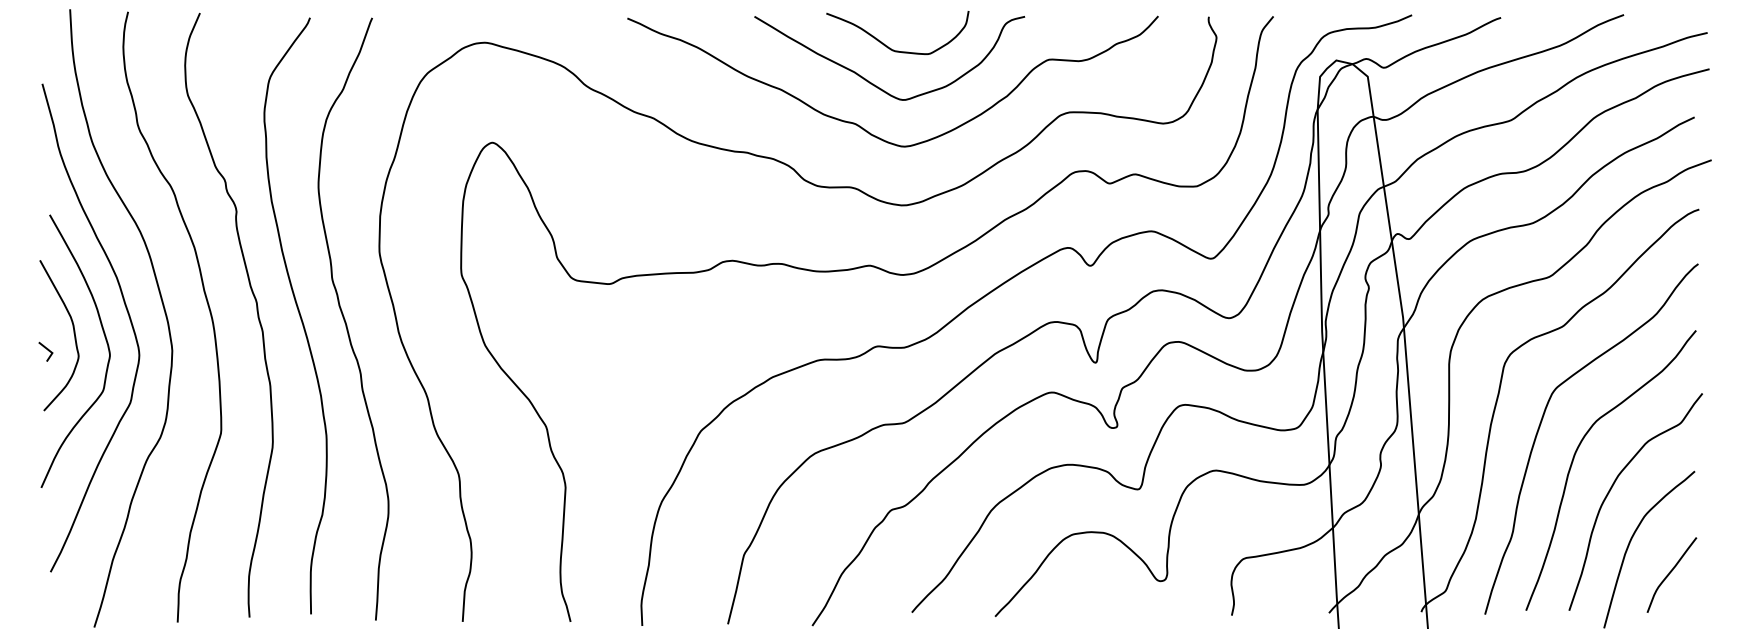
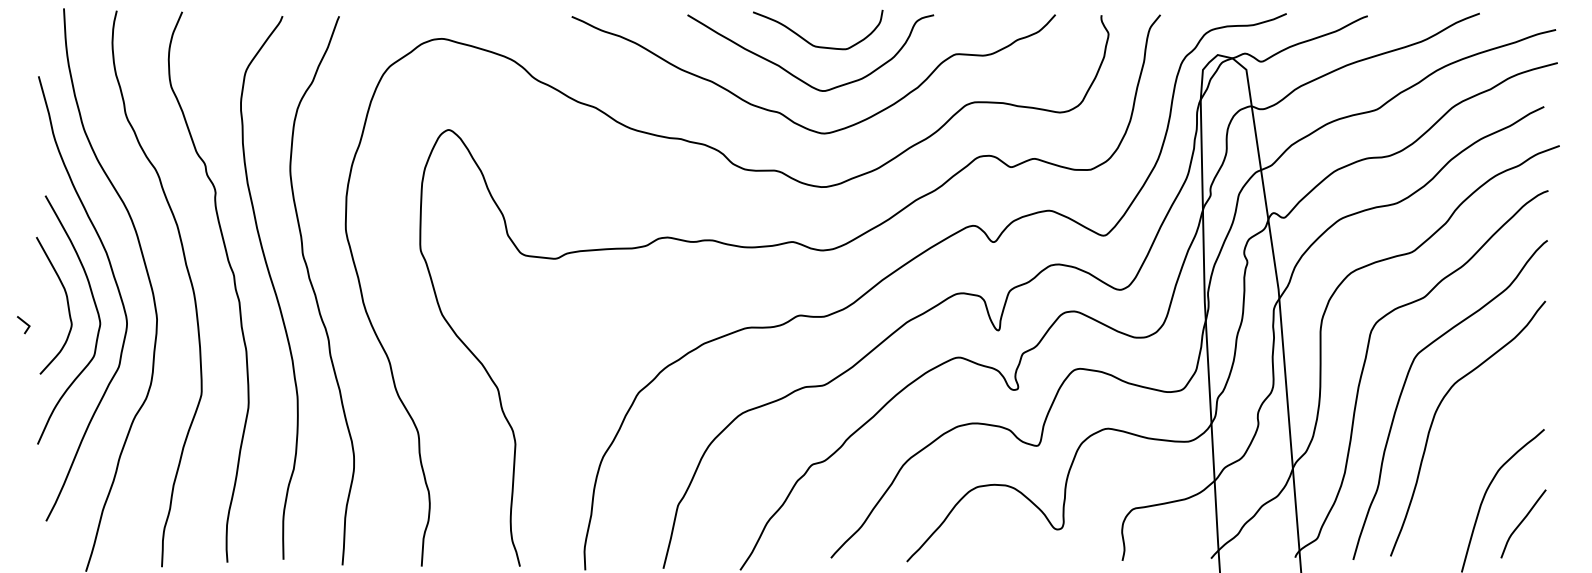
line: (46, 349) -> (24, 322), moved
curve: (1613, 486) -> (1470, 443), removed

